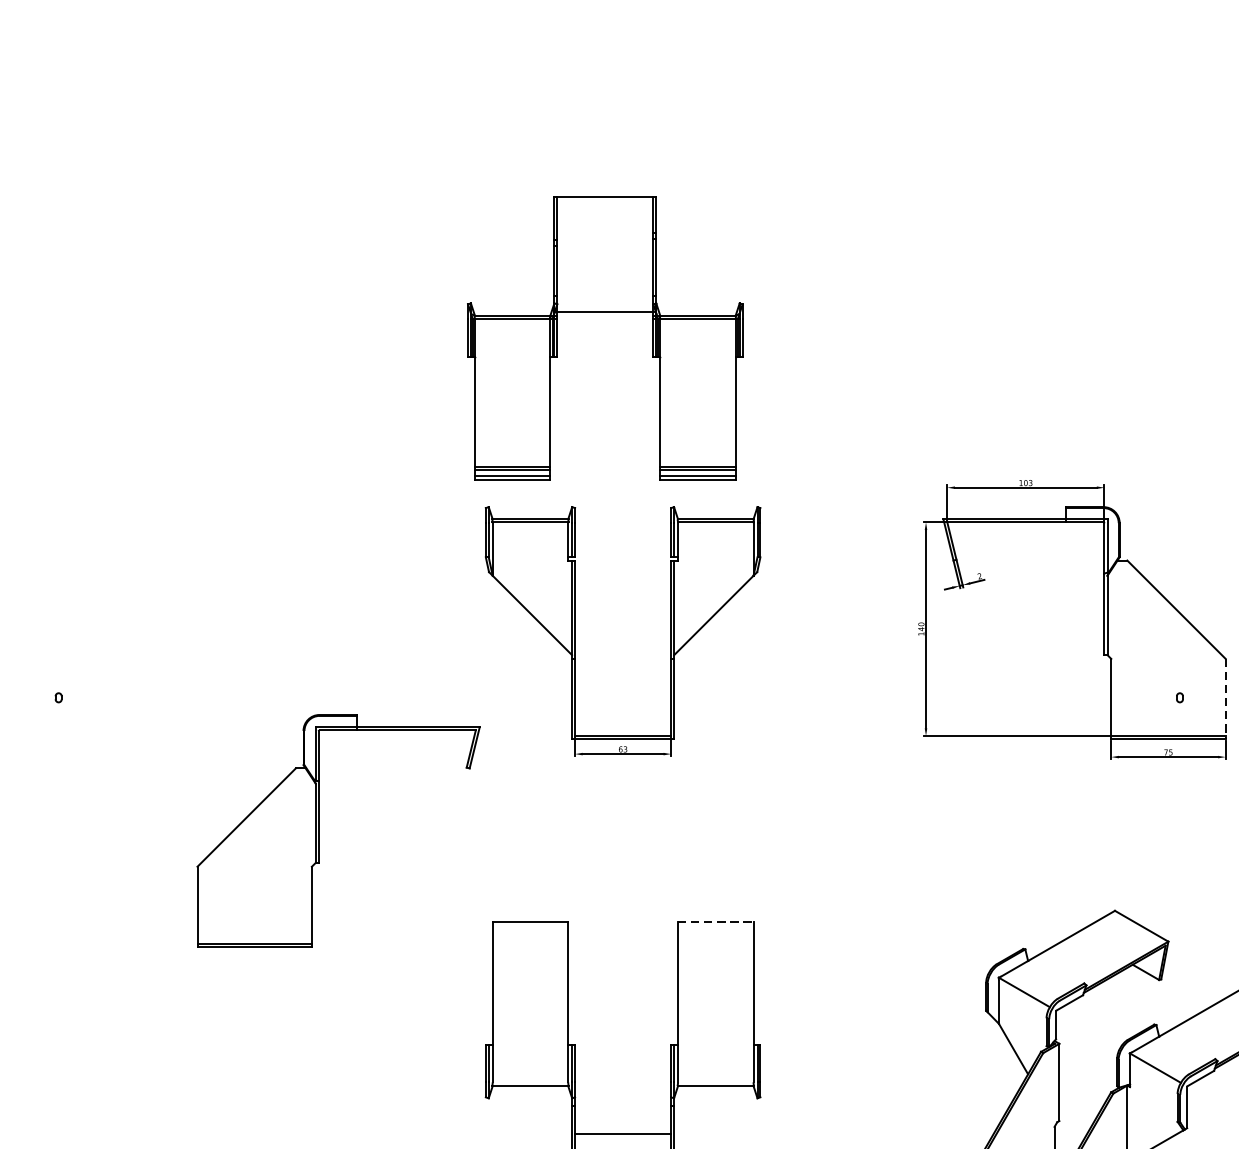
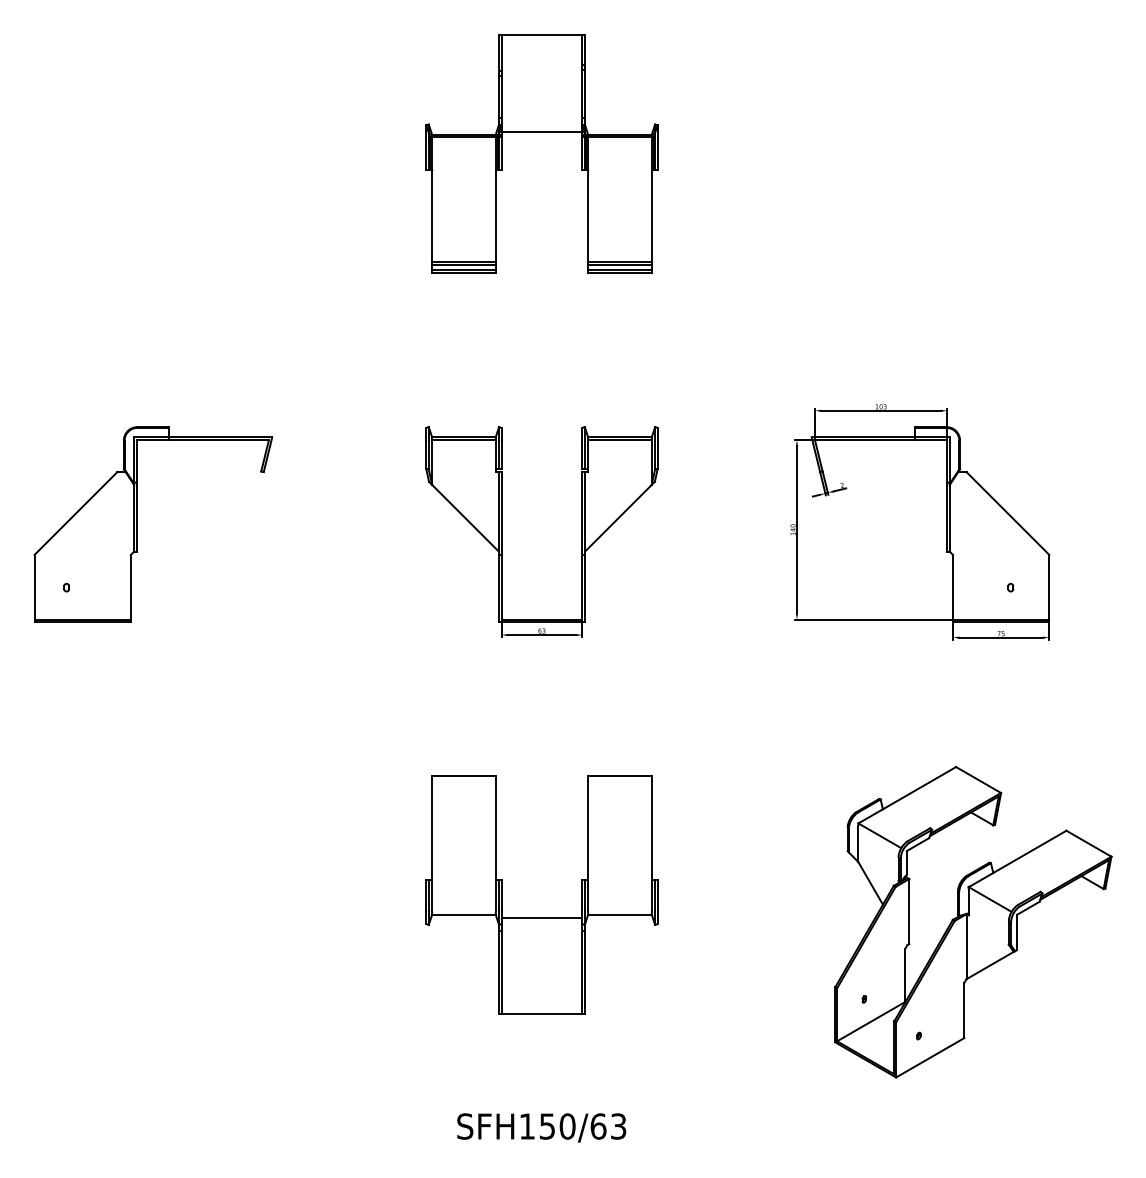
part: (604, 312) -> (541, 132), moved
line: (1225, 698) -> (1049, 588), dashed -> solid
part: (319, 830) -> (137, 524), moved
line: (715, 922) -> (619, 776), dashed -> solid
line: (622, 1133) -> (541, 917), moved

